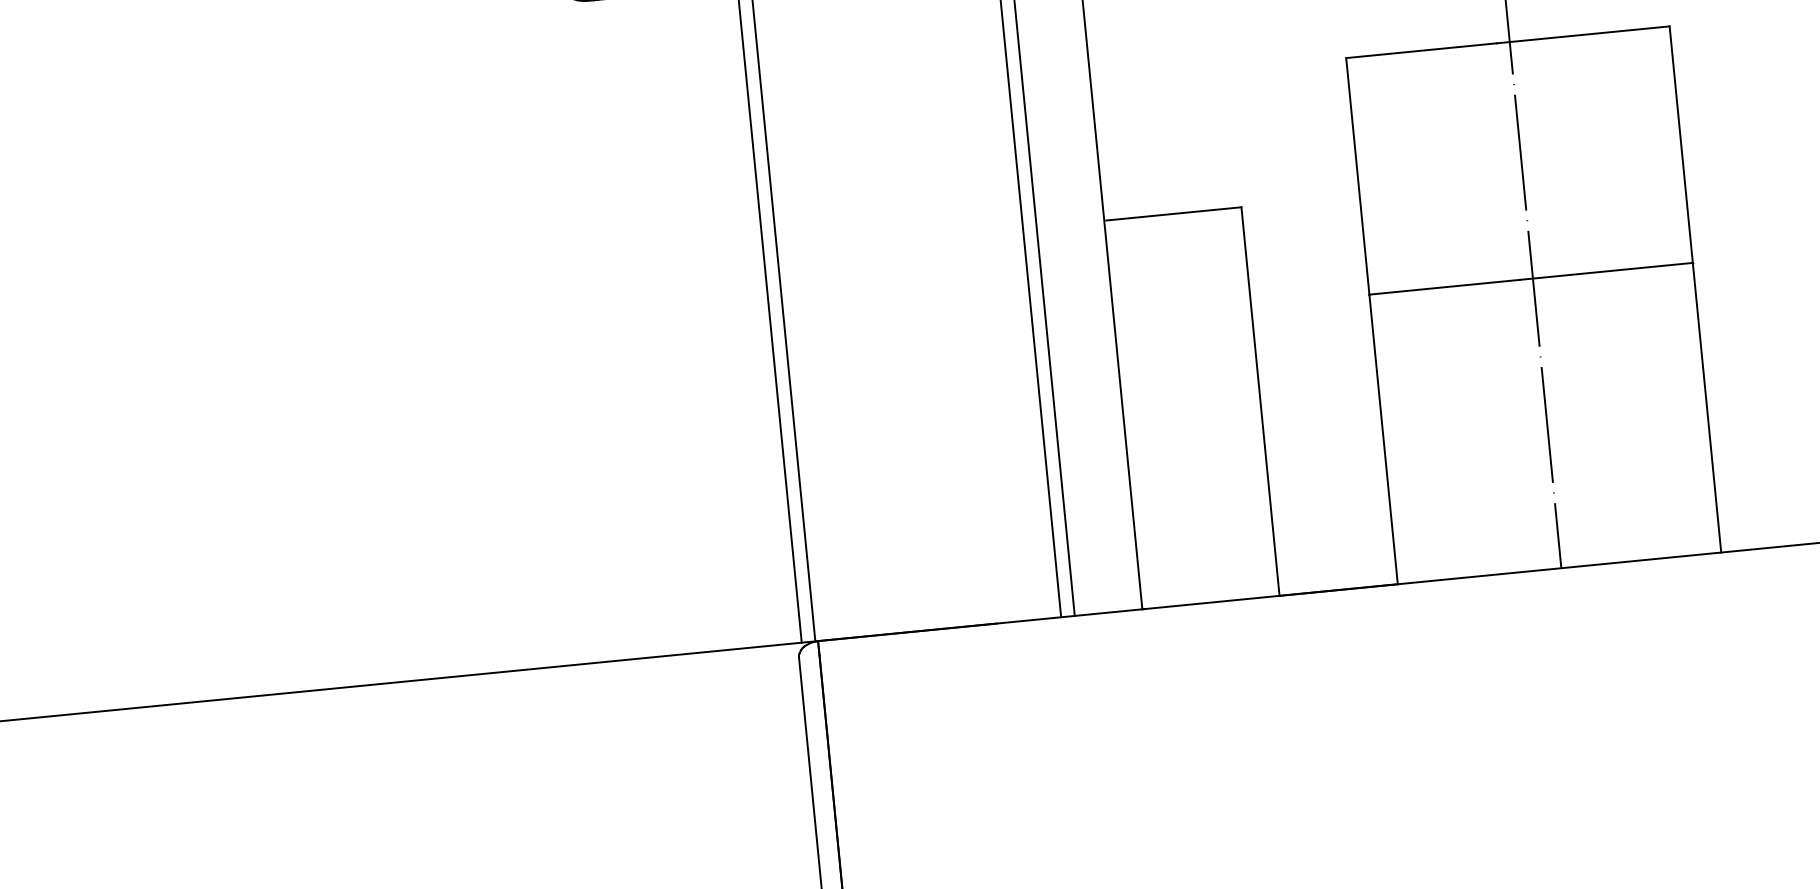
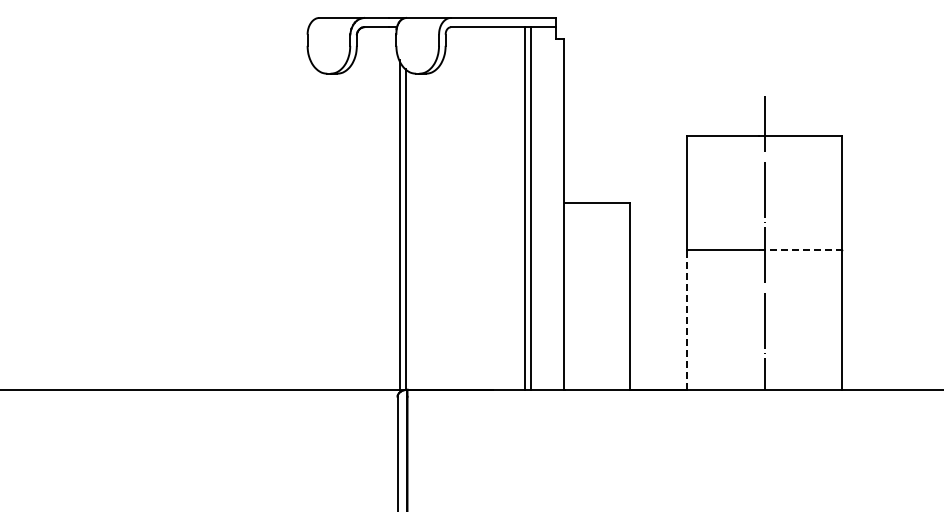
line: (1605, 271) -> (800, 250), solid -> dashed
line: (1383, 440) -> (686, 320), solid -> dashed

